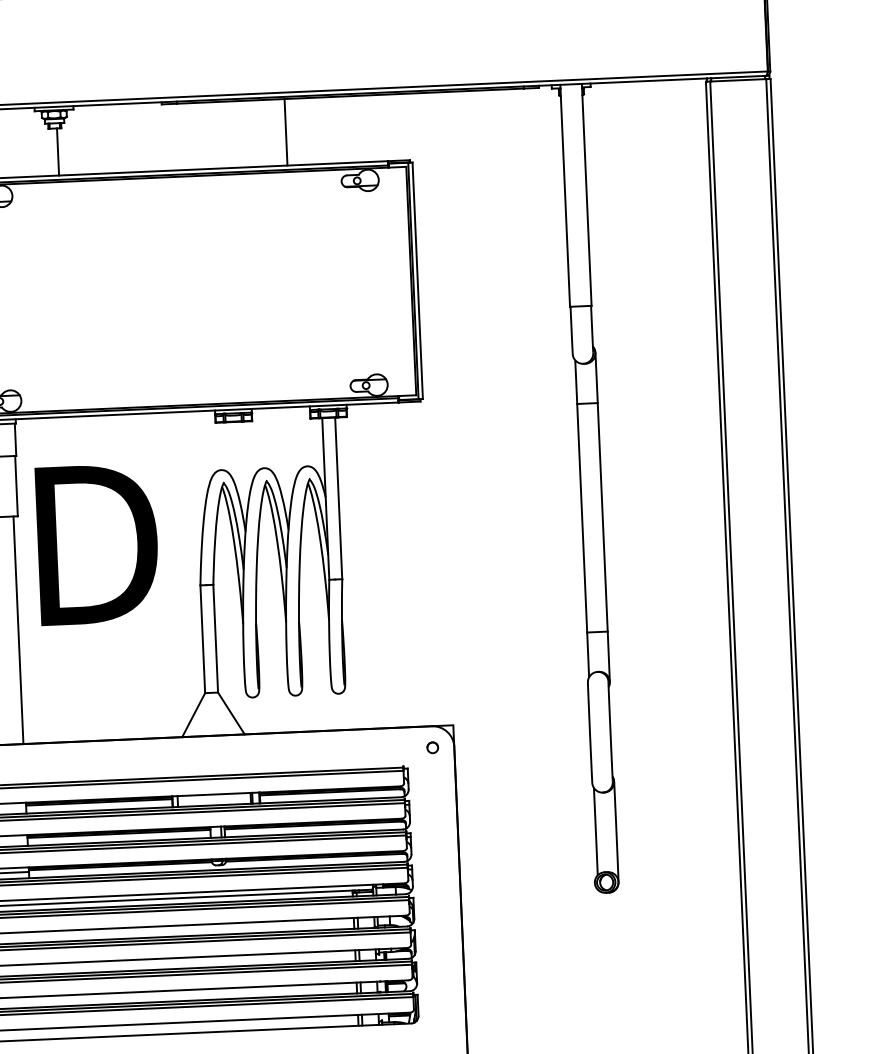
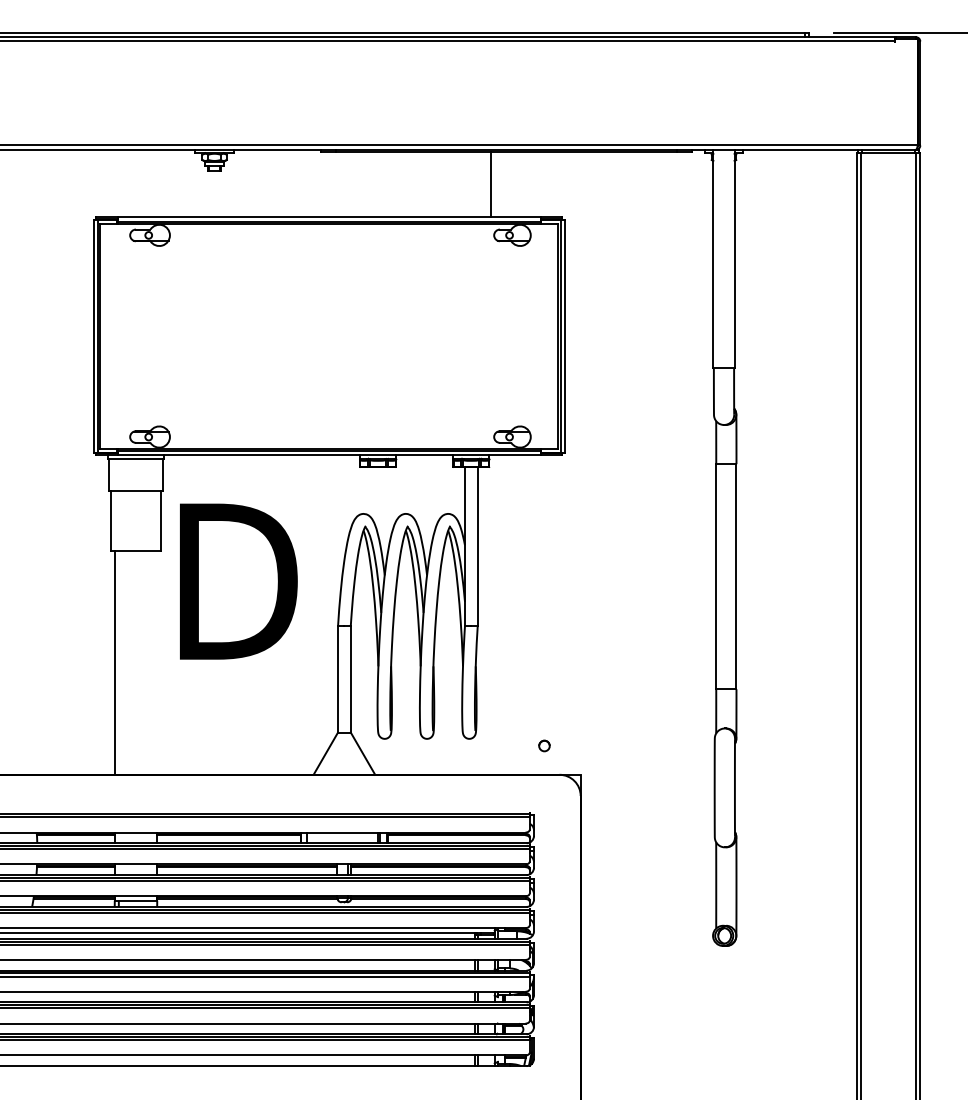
line: (285, 132) -> (490, 184), moved
line: (57, 151) -> (216, 193), removed
line: (18, 630) -> (157, 662), removed
part: (432, 747) -> (544, 745), moved

